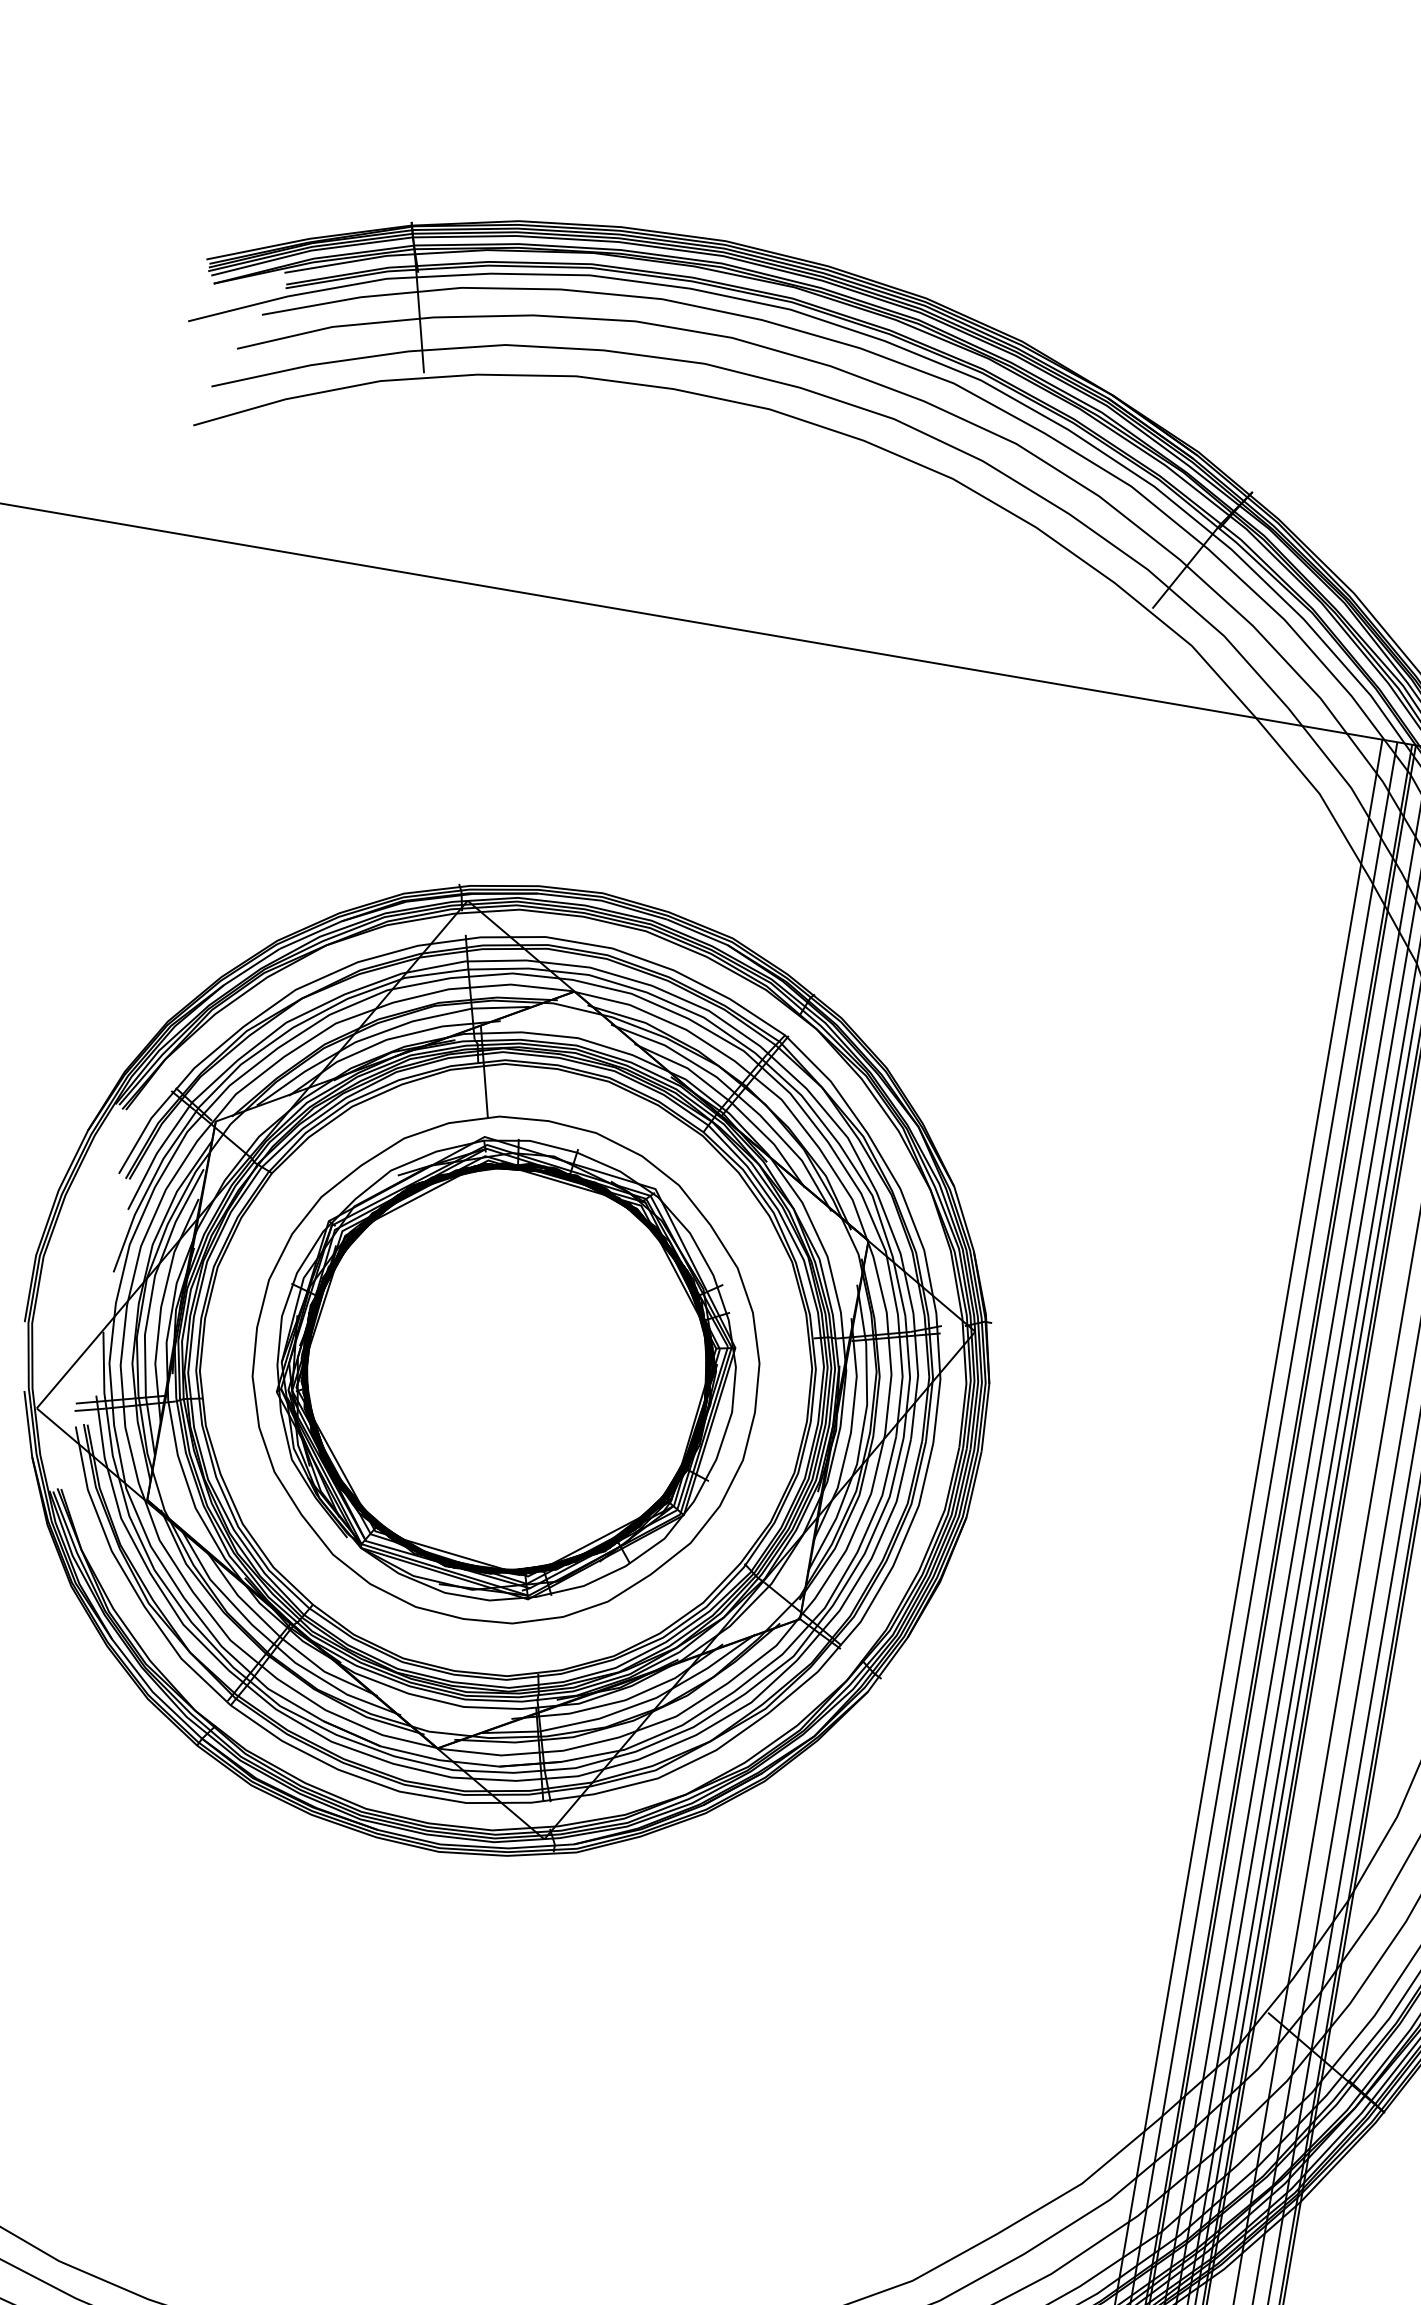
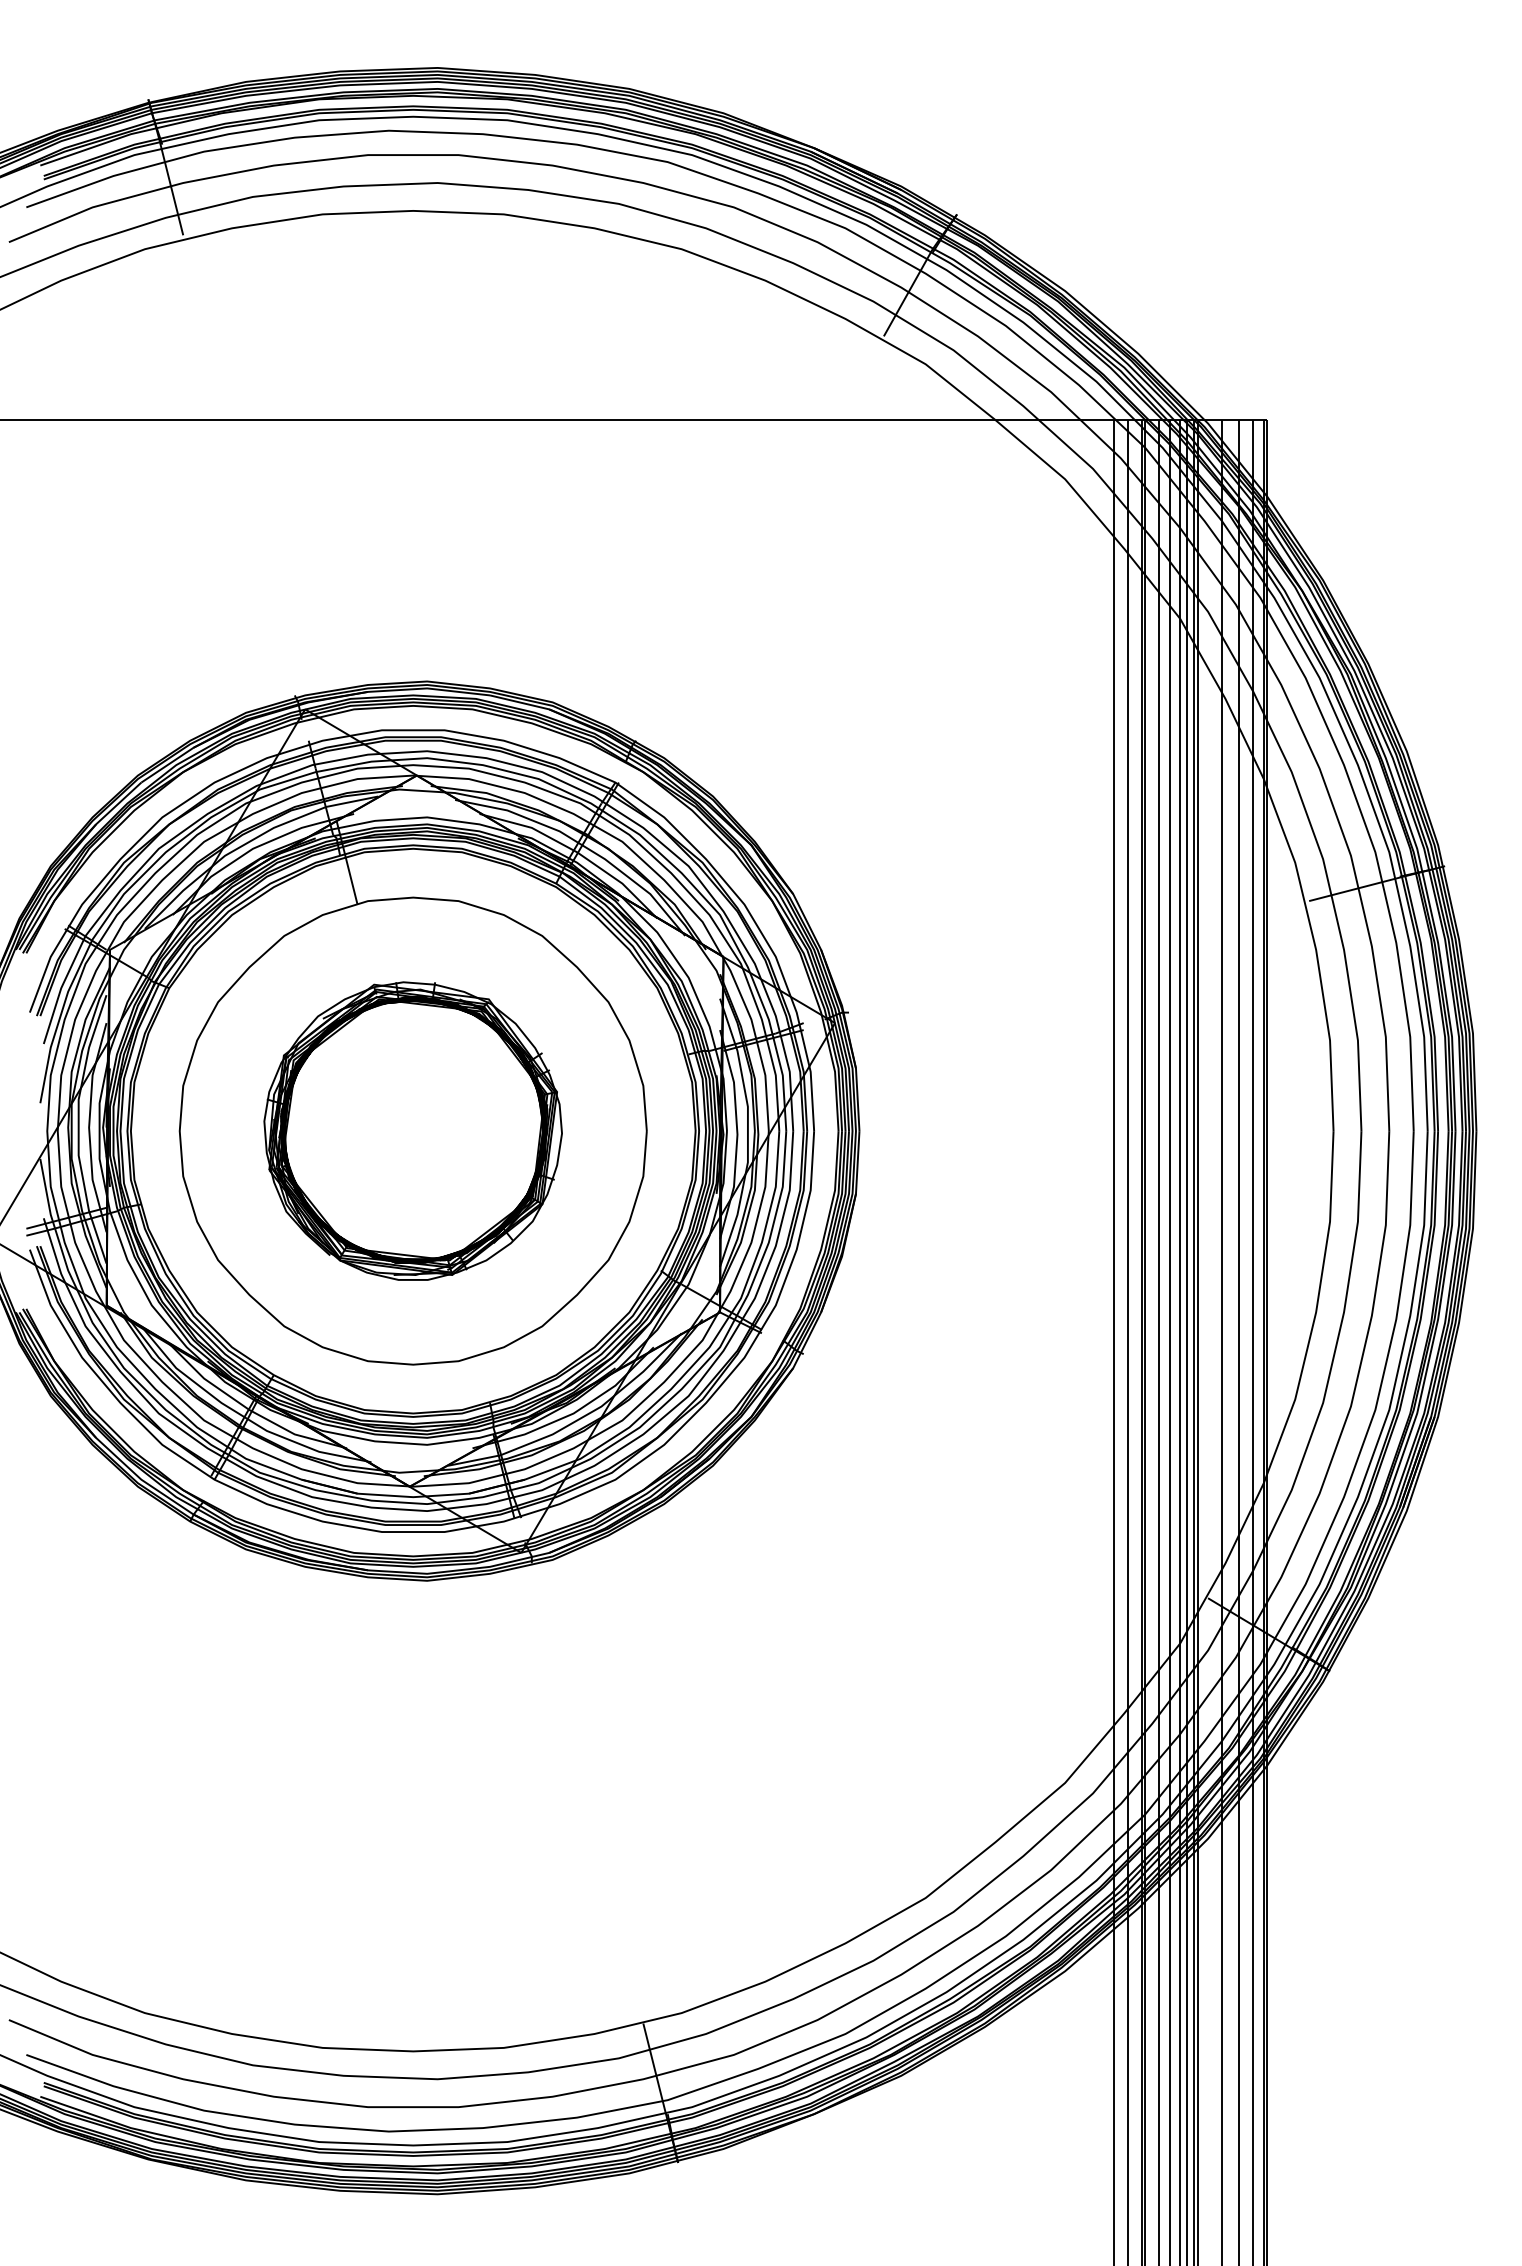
part: (505, 1369) -> (412, 1130), size x0.7

